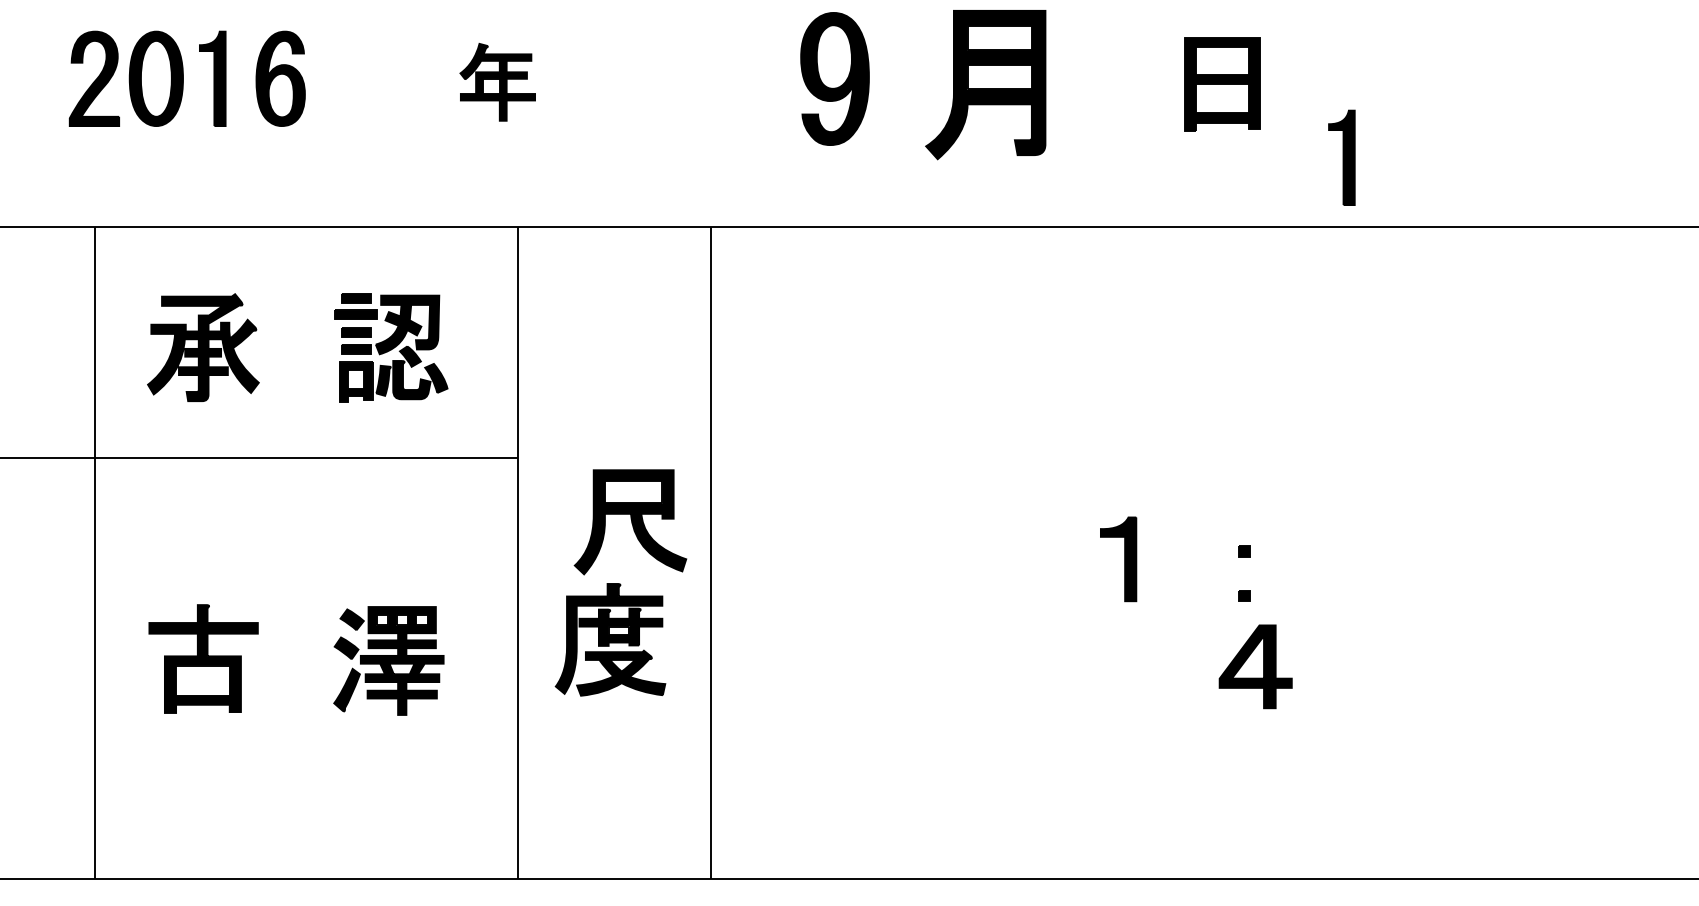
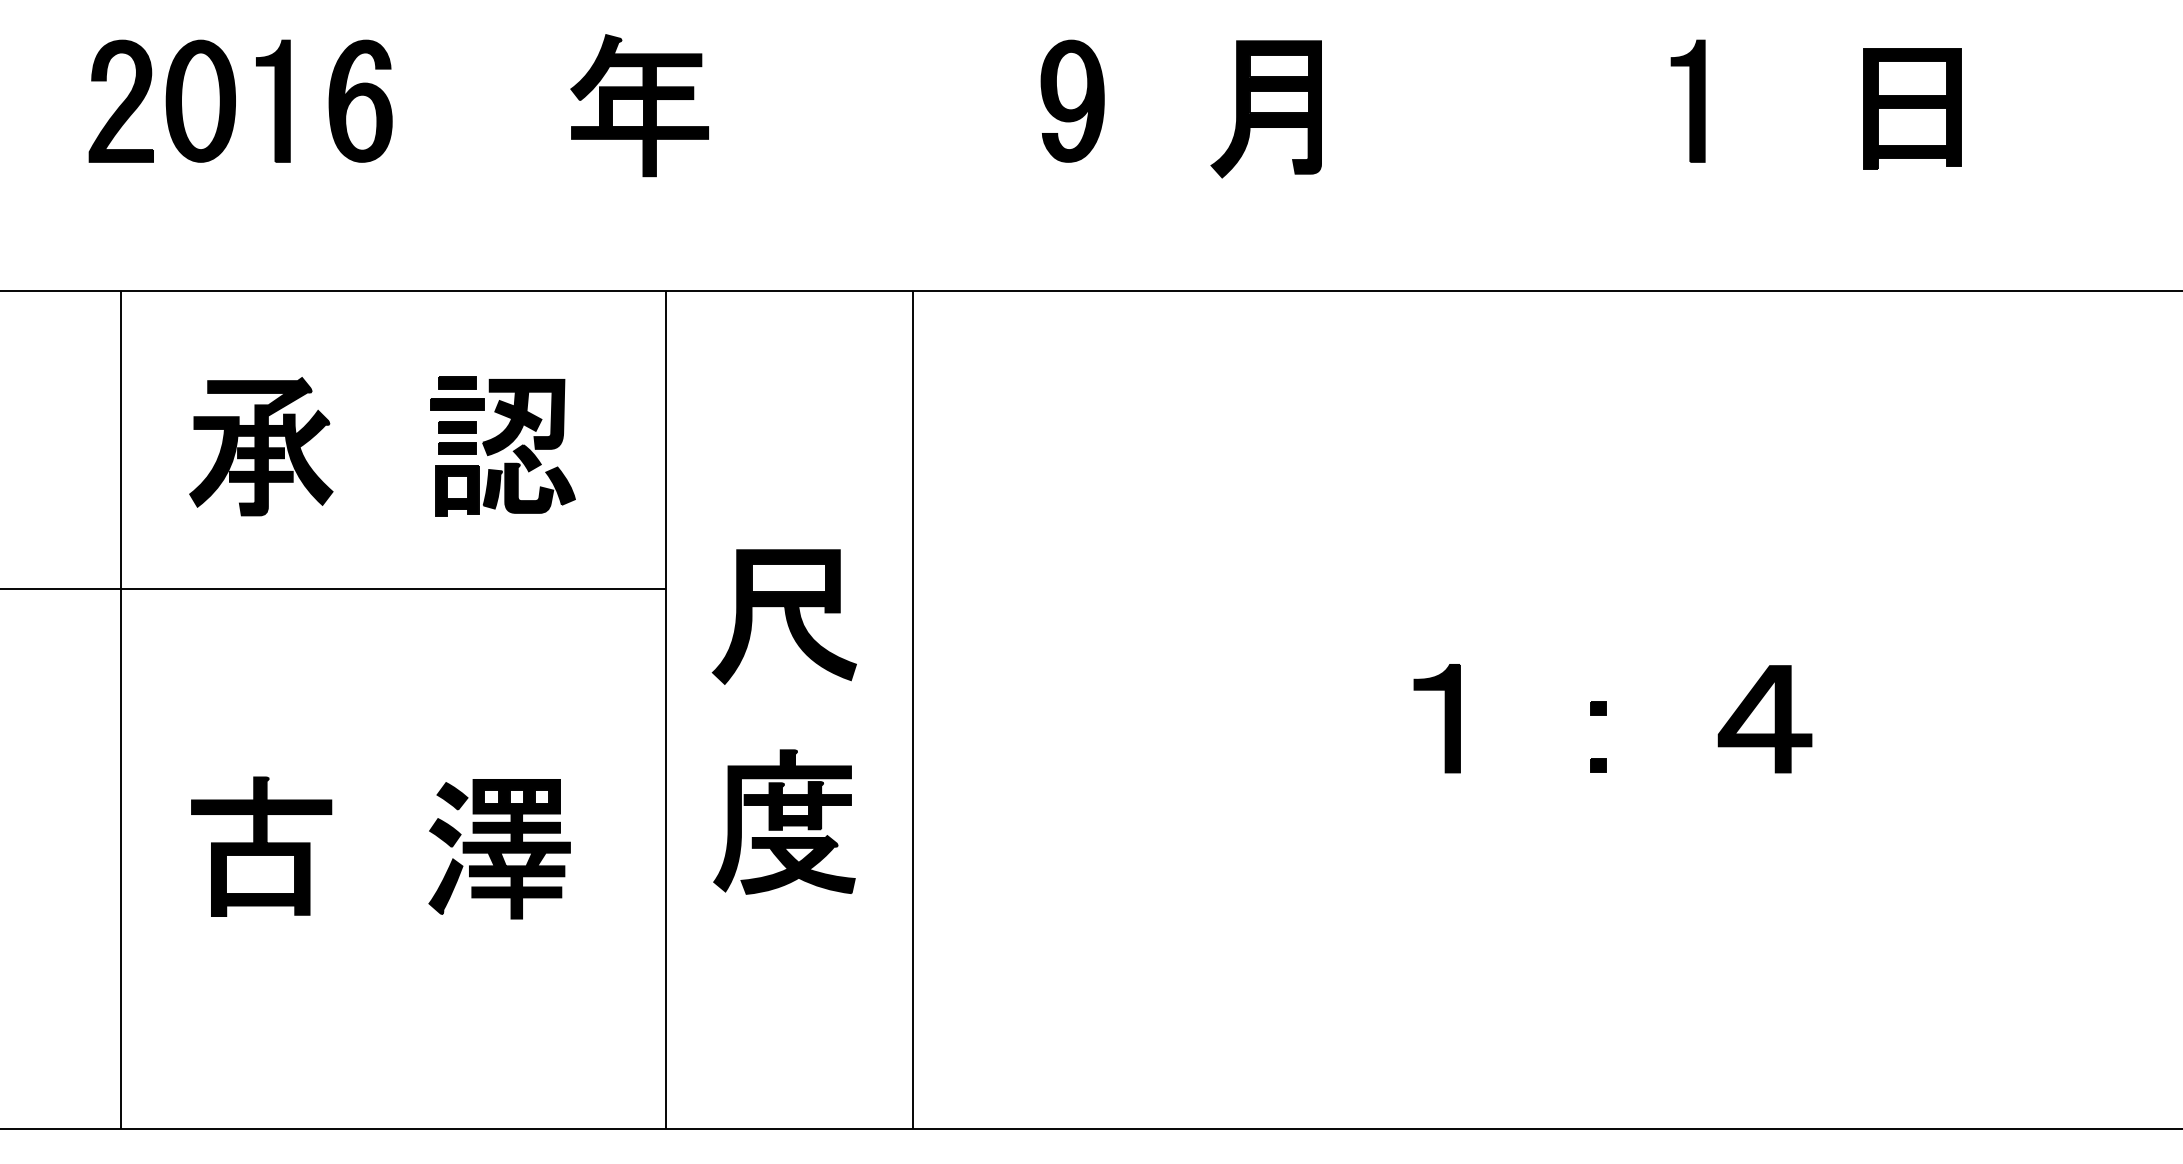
part: (834, 78) -> (1072, 100), size x0.71
part: (497, 82) -> (639, 105), size x1.43
part: (1222, 84) -> (1912, 108), moved
part: (984, 85) -> (1264, 109), size x0.71
part: (1341, 157) -> (1687, 100), moved
part: (630, 522) -> (784, 617), moved
part: (1255, 666) -> (1764, 718), moved

